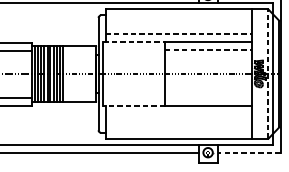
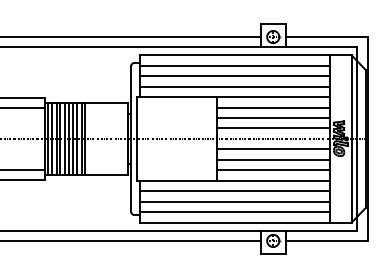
line: (178, 17) -> (235, 65), added
line: (178, 25) -> (235, 76), added
line: (178, 33) -> (235, 86), dashed -> solid
line: (134, 42) -> (177, 97), dashed -> solid
line: (209, 49) -> (274, 107), dashed -> solid
line: (208, 58) -> (273, 118), added
line: (208, 66) -> (273, 128), added
line: (268, 74) -> (351, 139), dashed -> solid
line: (208, 82) -> (273, 149), added
line: (208, 89) -> (273, 159), added
line: (208, 98) -> (273, 170), added
line: (133, 106) -> (176, 180), dashed -> solid
line: (178, 114) -> (235, 191), added
line: (178, 122) -> (235, 201), added
line: (178, 130) -> (235, 212), added
line: (249, 152) -> (326, 240), dashed -> solid

